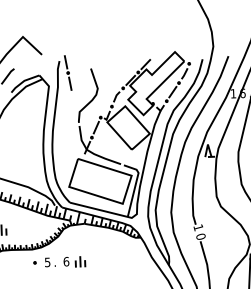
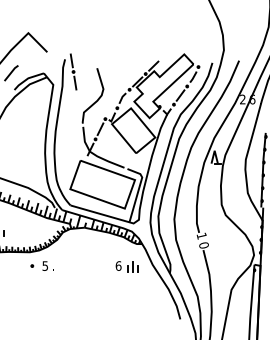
text: (233, 93) -> (242, 99), 1 -> 2
part: (74, 261) -> (126, 266), moved

